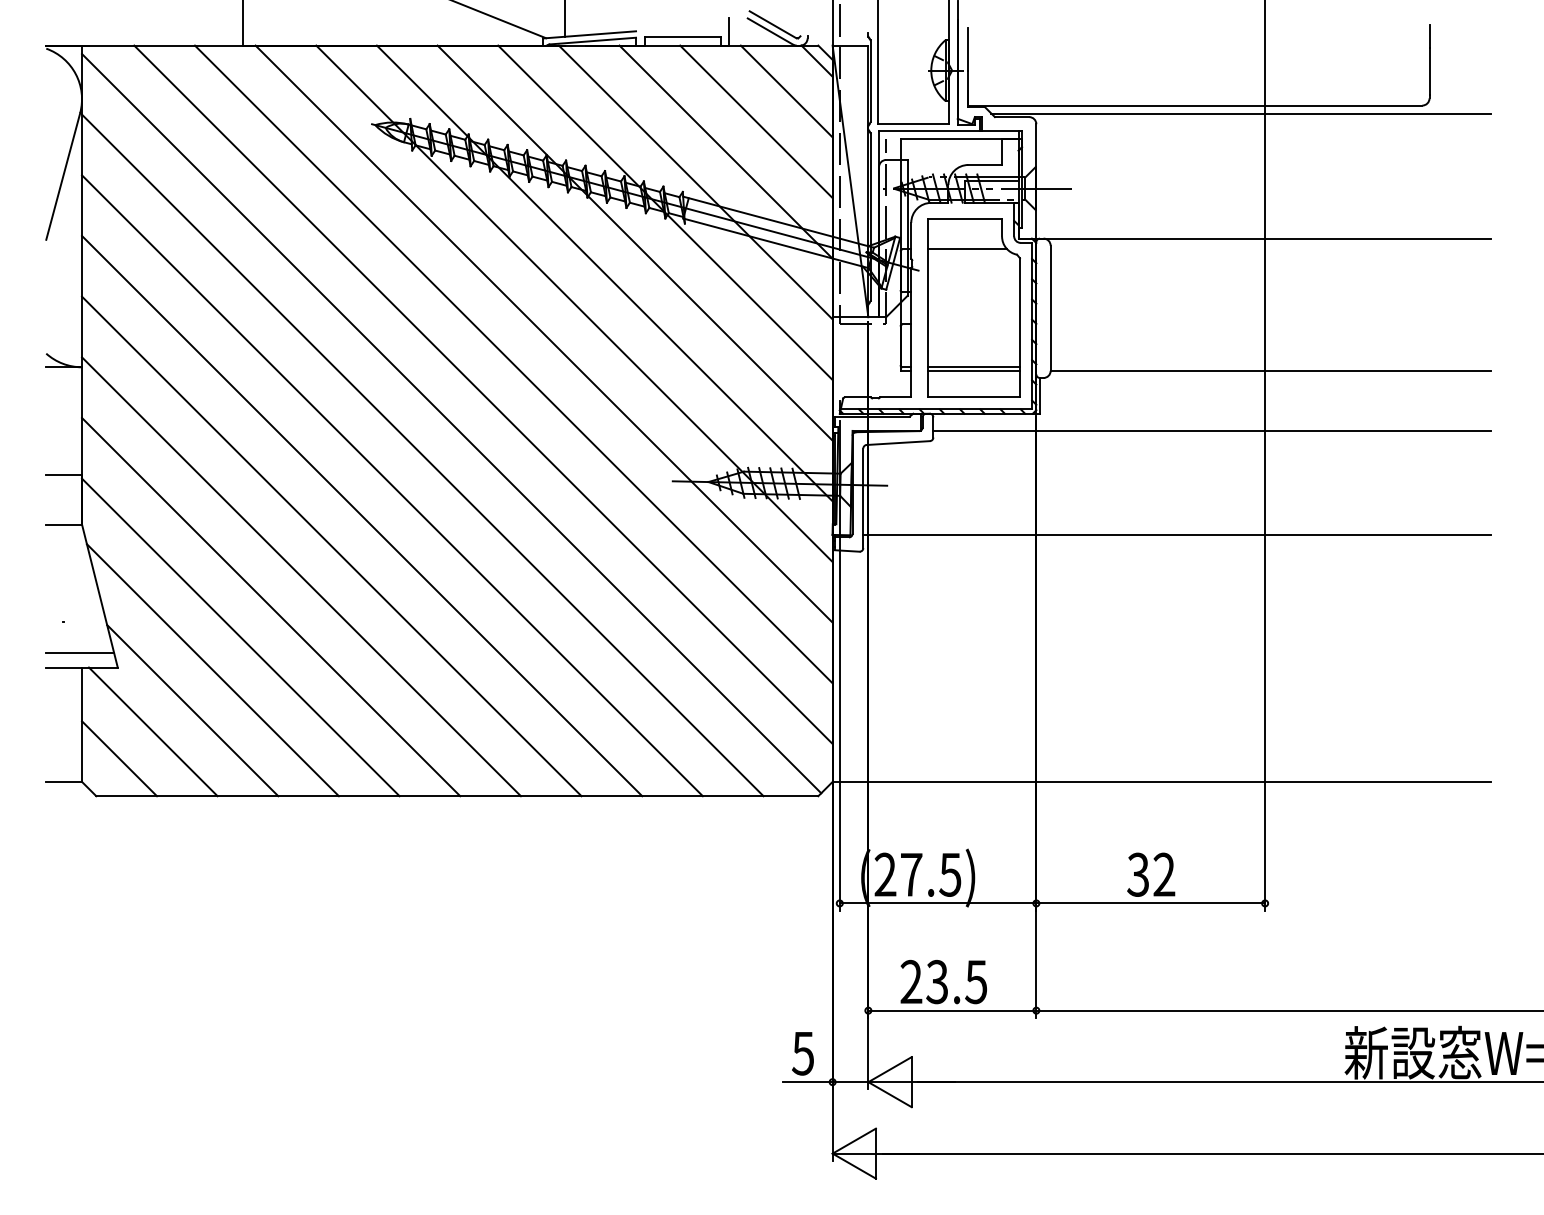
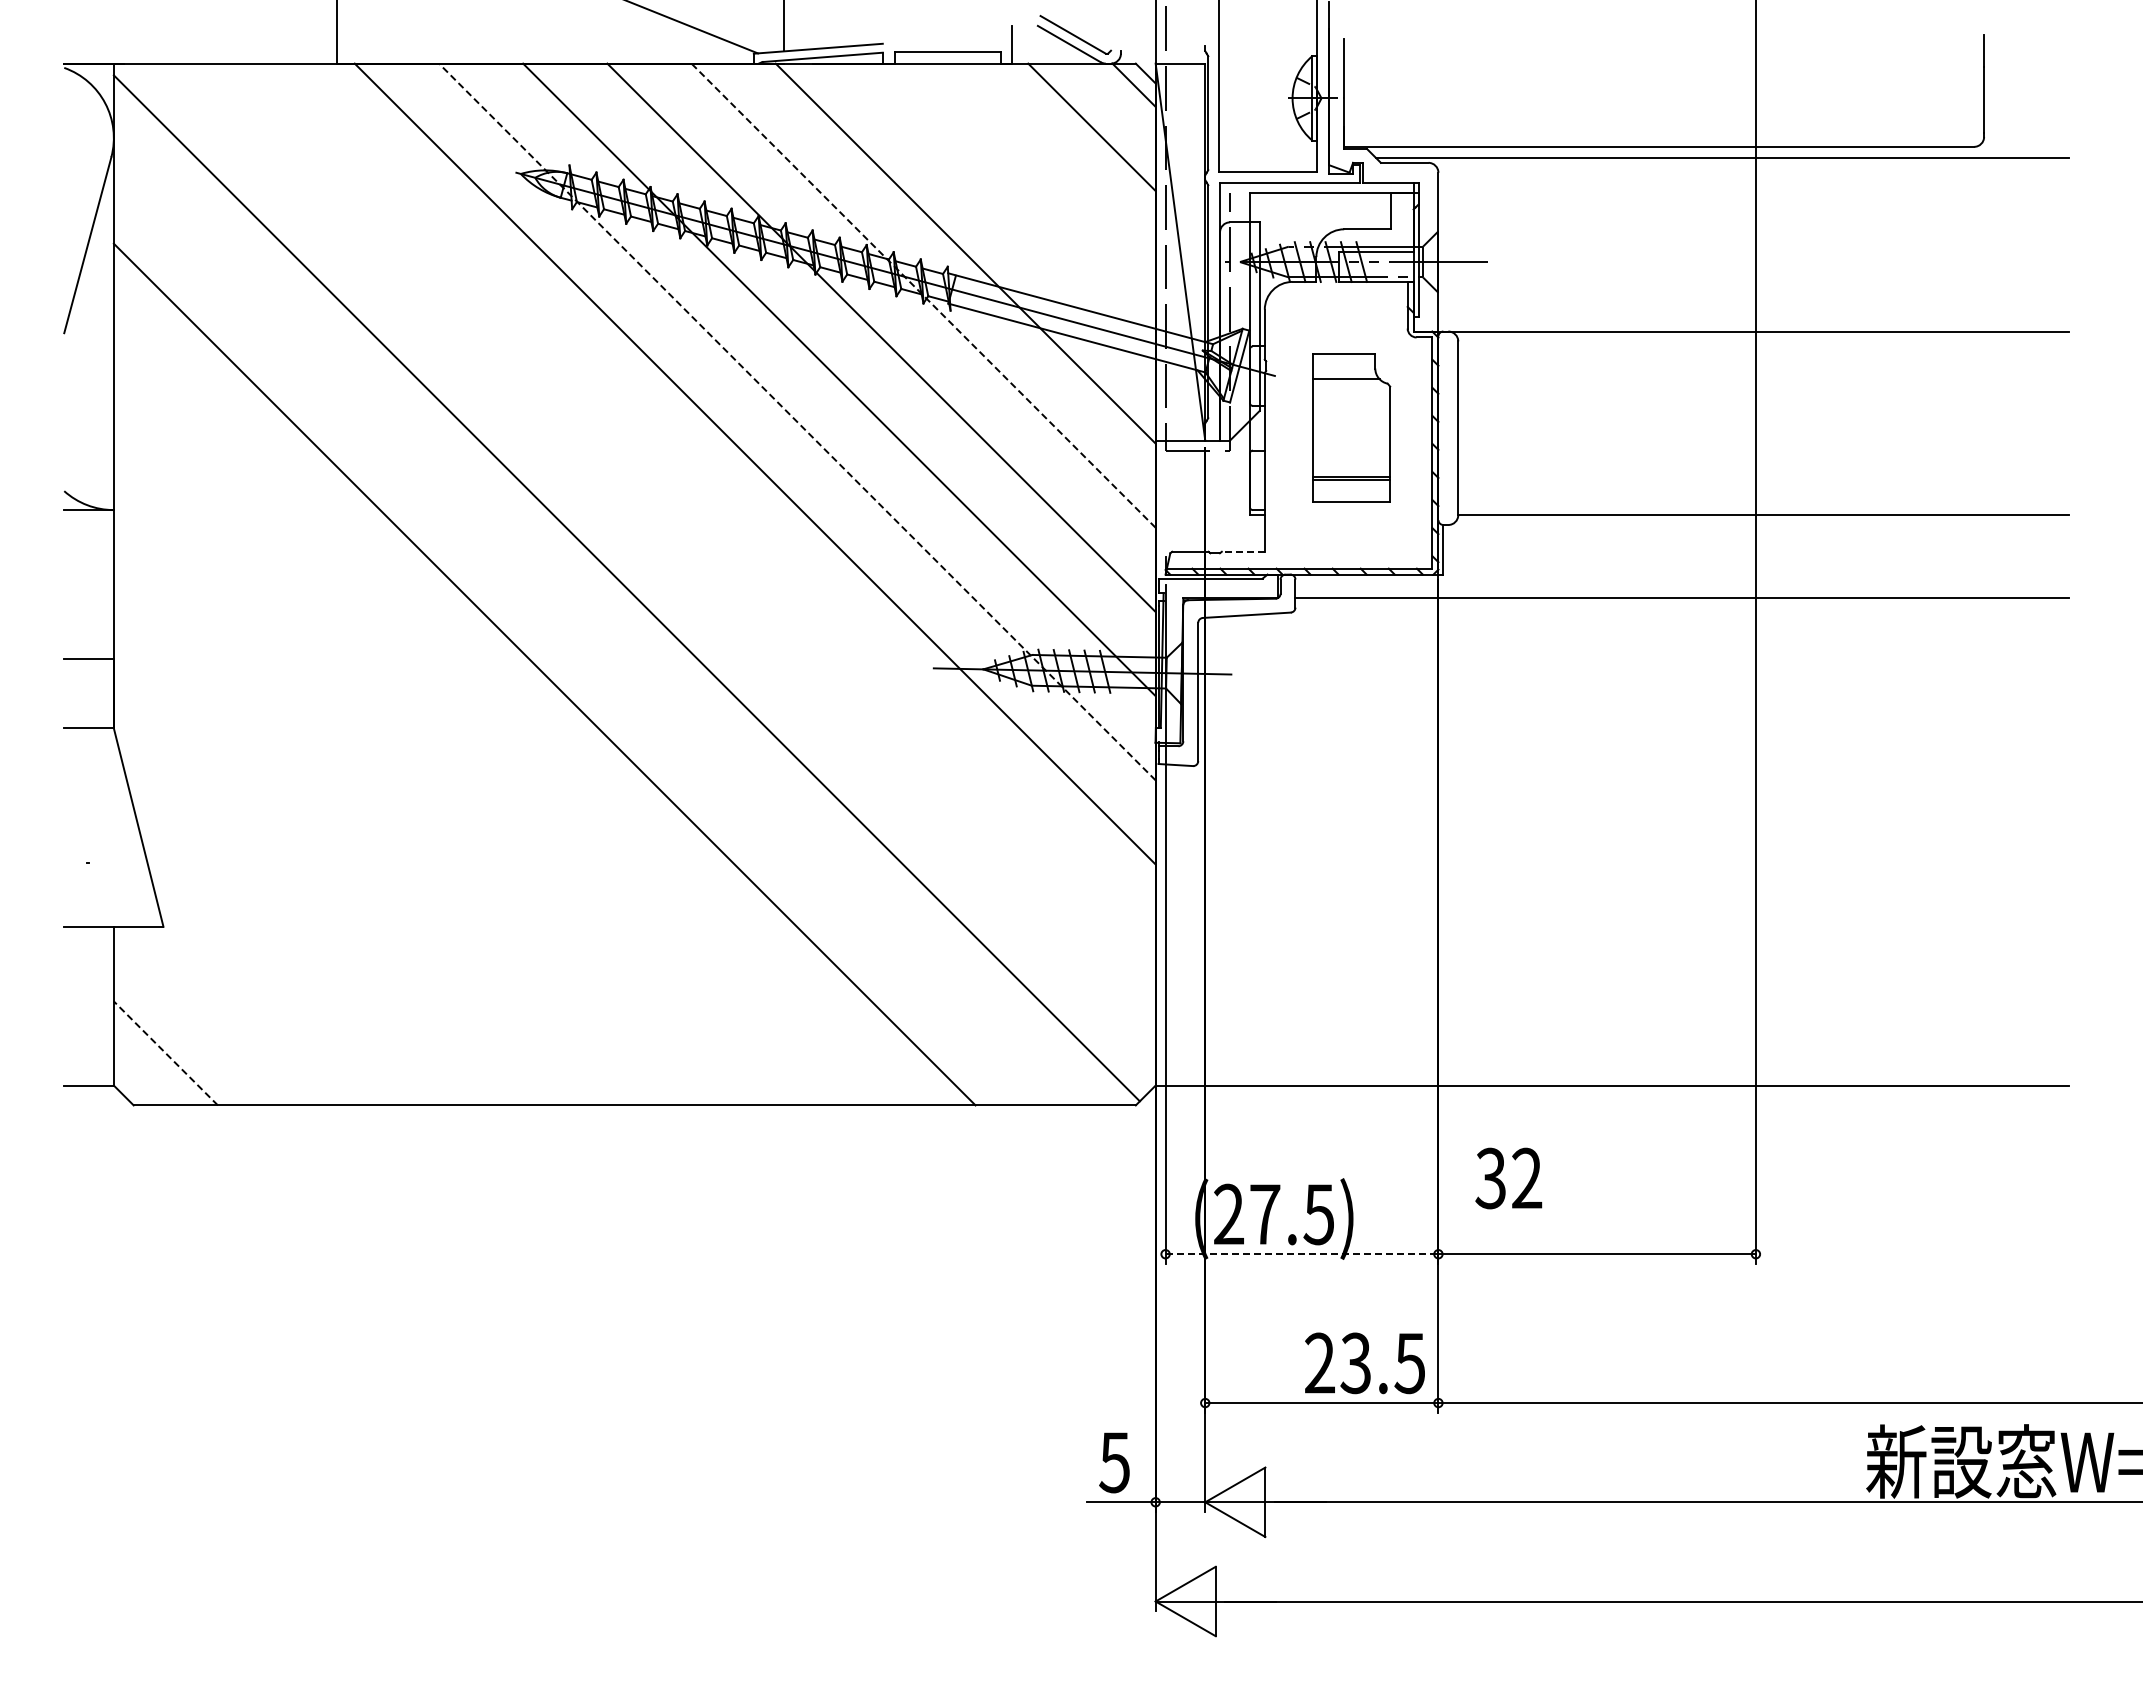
line: (756, 121) -> (1049, 169), removed
line: (725, 152) -> (1007, 211), removed
line: (665, 212) -> (923, 295), solid -> dashed
line: (574, 304) -> (797, 422), solid -> dashed
part: (973, 308) -> (1351, 428), size x0.6
line: (513, 363) -> (712, 505), removed
line: (483, 394) -> (670, 547), removed
line: (895, 397) -> (1242, 551), solid -> dashed
line: (422, 455) -> (586, 632), removed
line: (362, 515) -> (502, 716), removed
line: (1176, 535) -> (1633, 743), removed
line: (331, 546) -> (460, 758), removed
line: (301, 576) -> (418, 800), removed
line: (270, 606) -> (375, 842), removed
line: (240, 637) -> (333, 884), removed
line: (80, 652) -> (111, 906), removed
line: (212, 670) -> (295, 930), removed
line: (192, 710) -> (267, 986), removed
line: (153, 731) -> (212, 1015), removed
line: (119, 758) -> (165, 1053), solid -> dashed
text: (1150, 874) -> (1508, 1178), moved
line: (938, 903) -> (1302, 1254), solid -> dashed
text: (943, 982) -> (1364, 1363), moved

